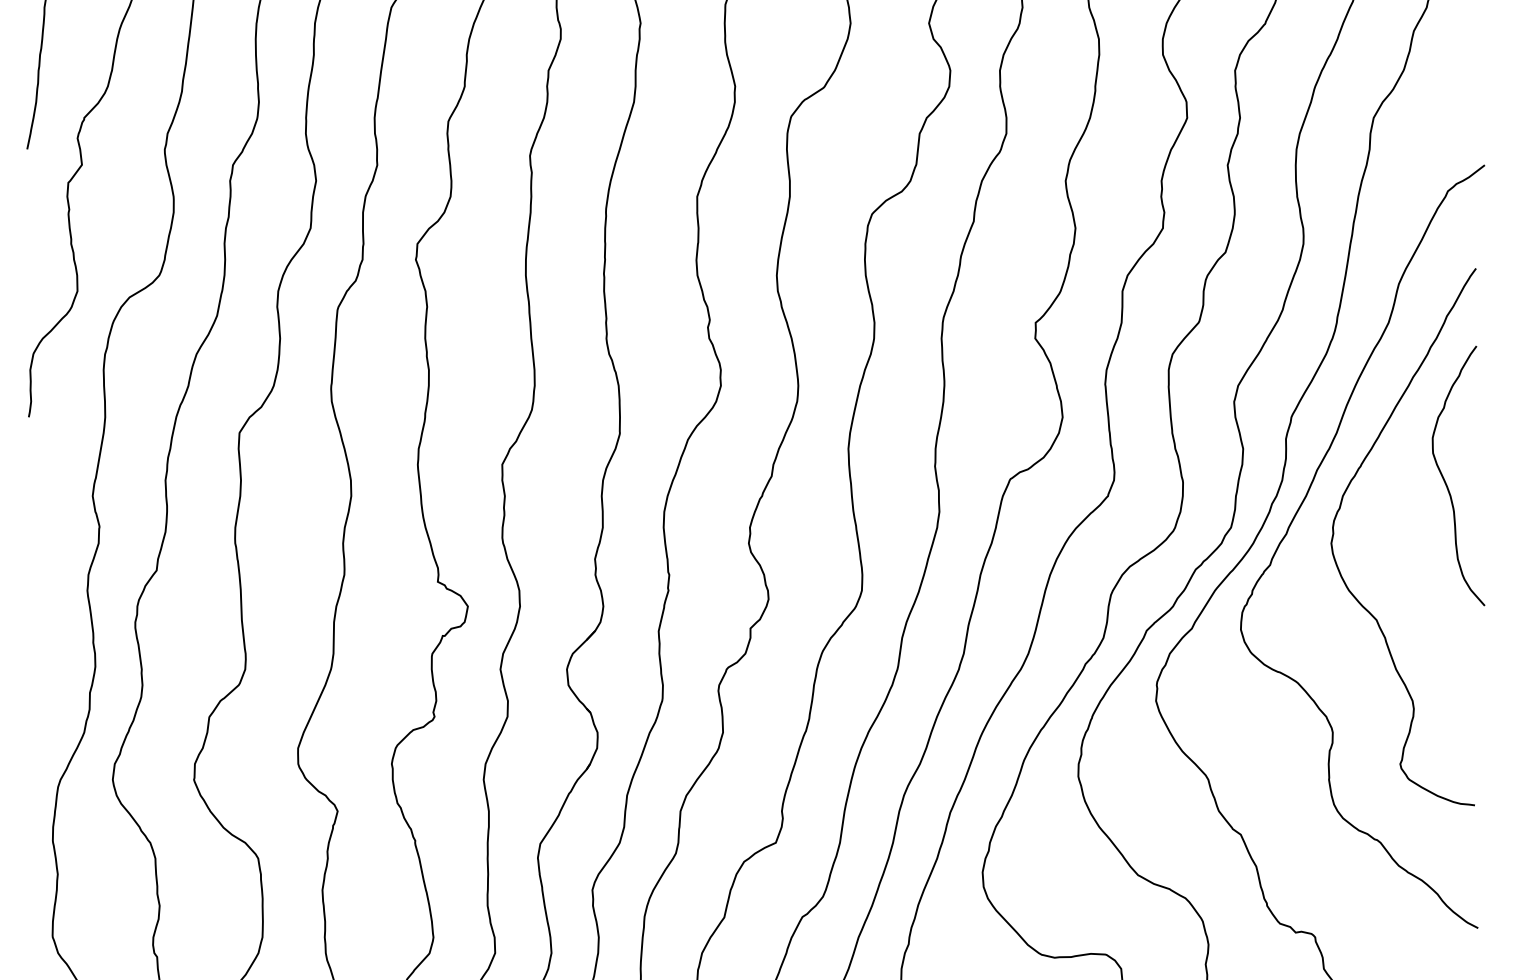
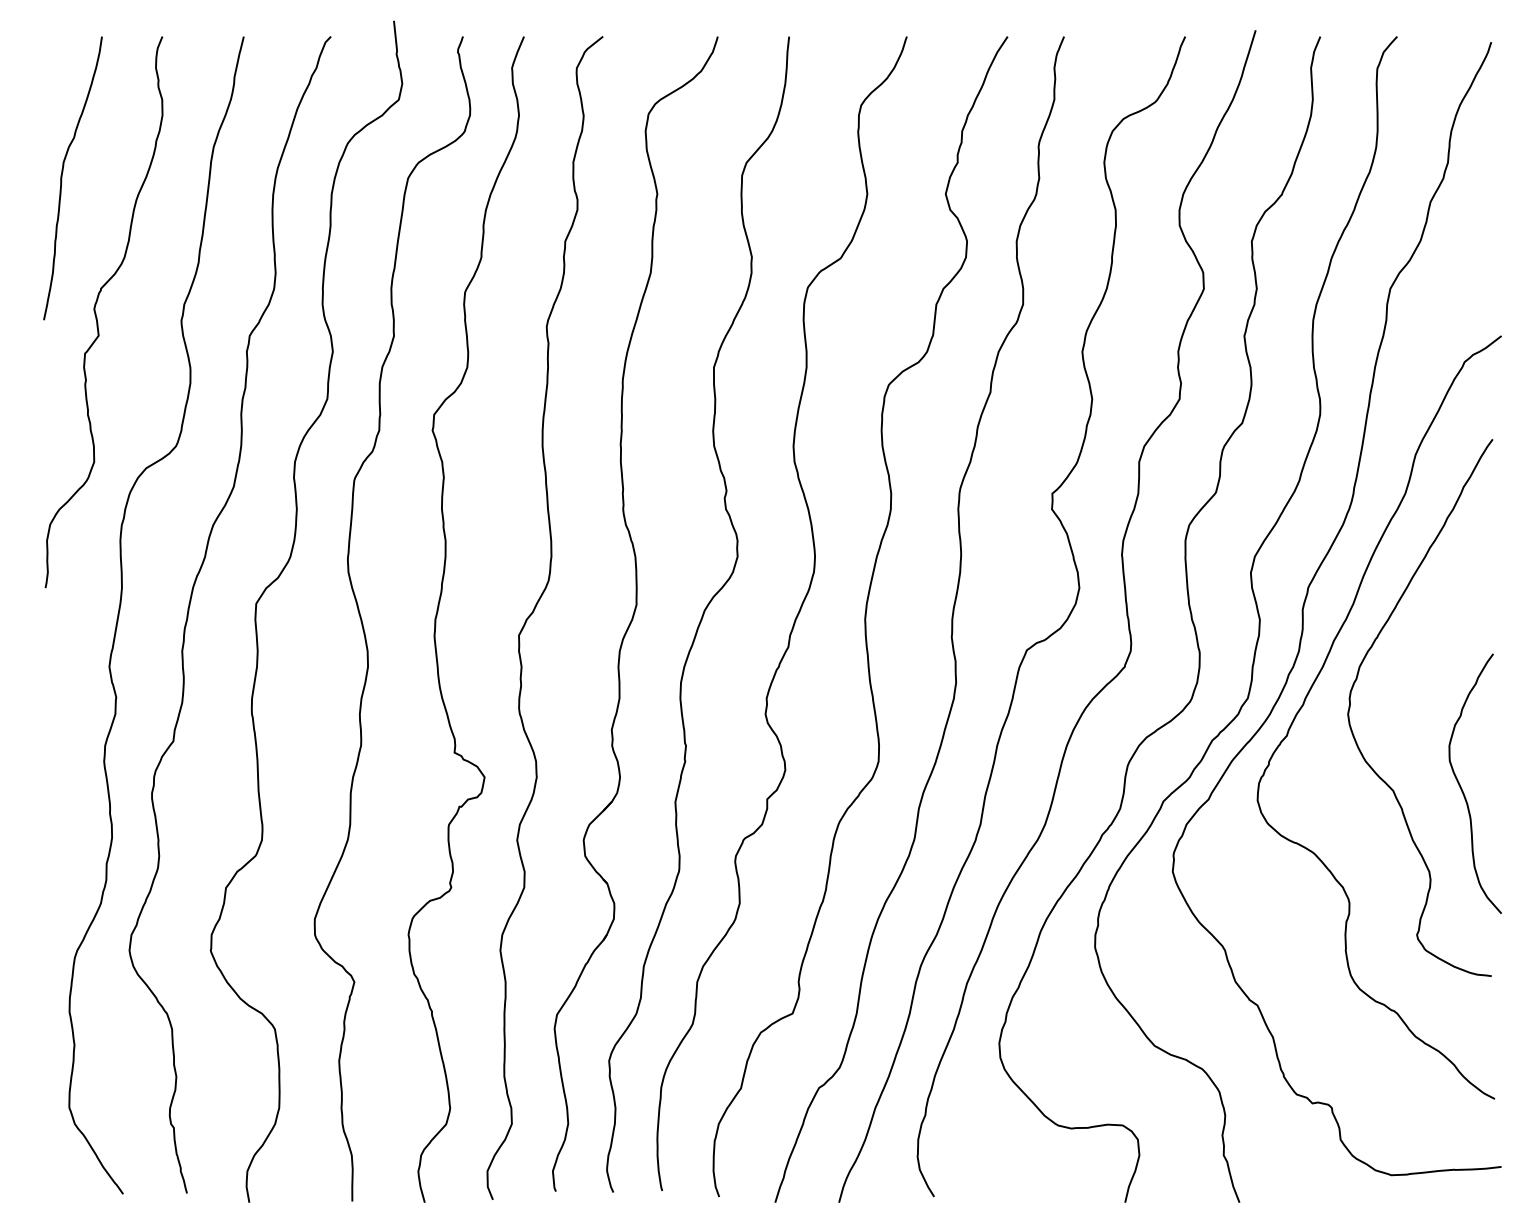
curve: (1445, 480) -> (1462, 788), moved

